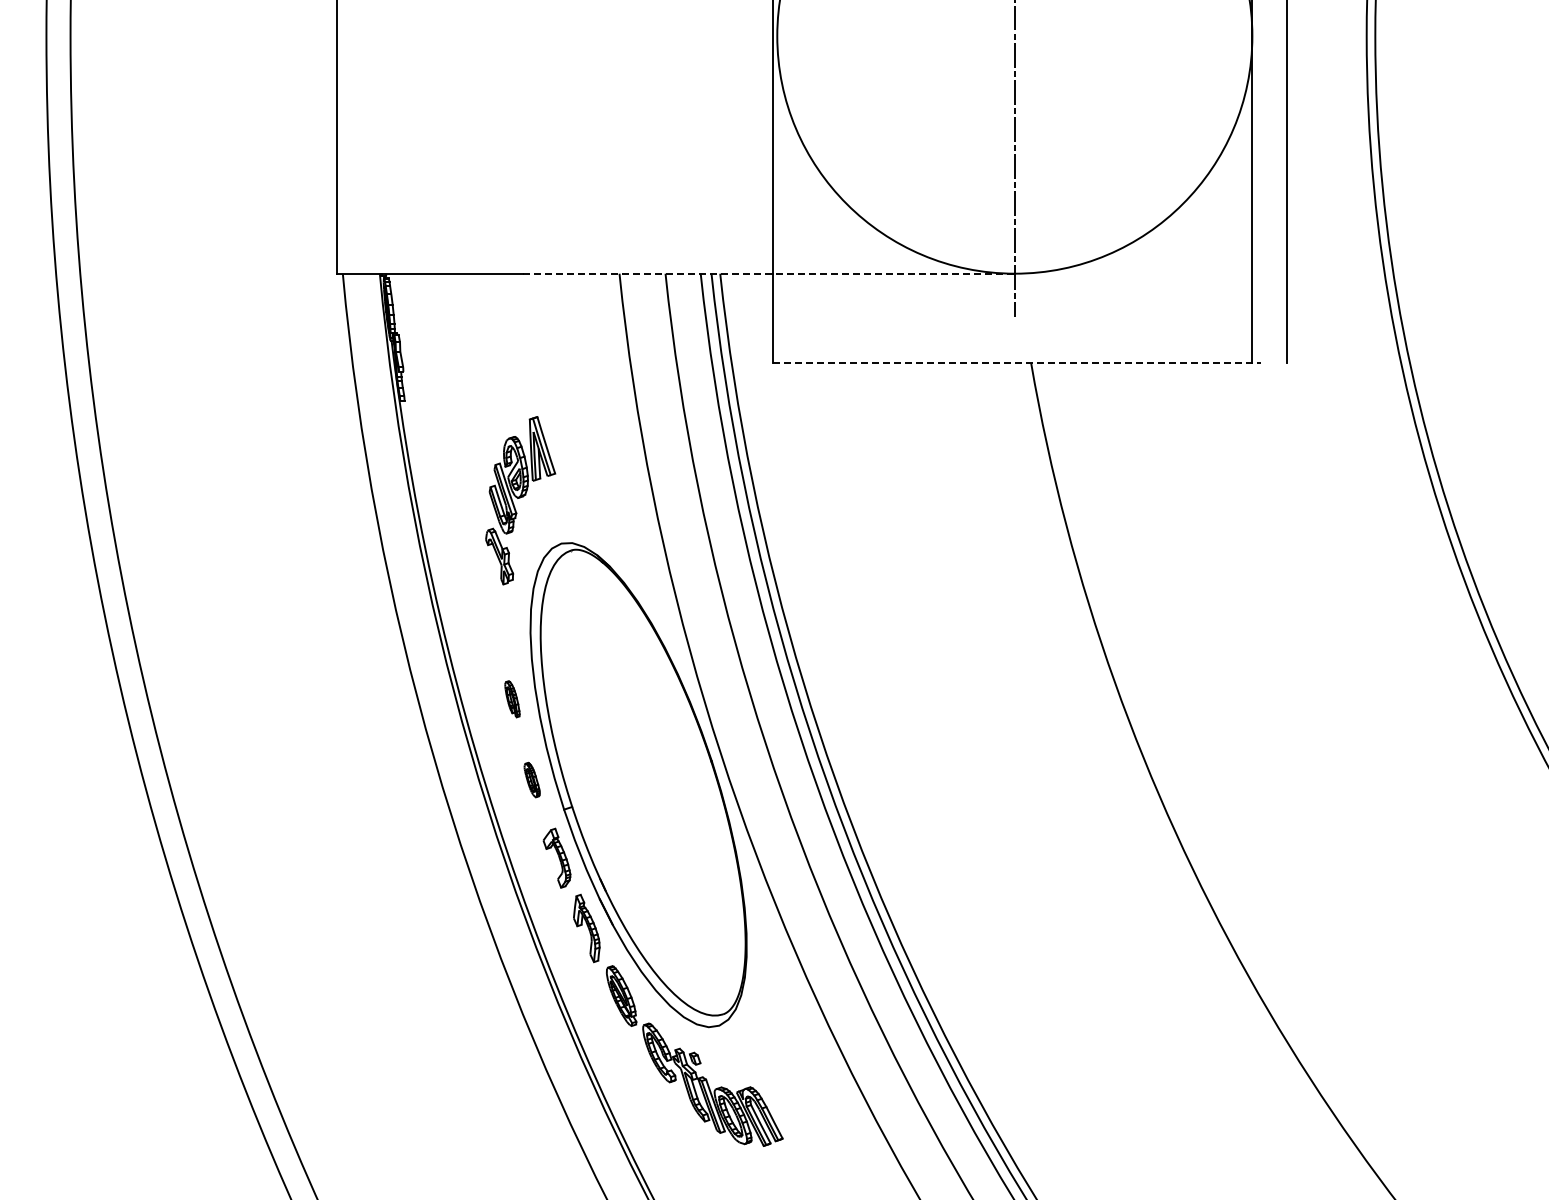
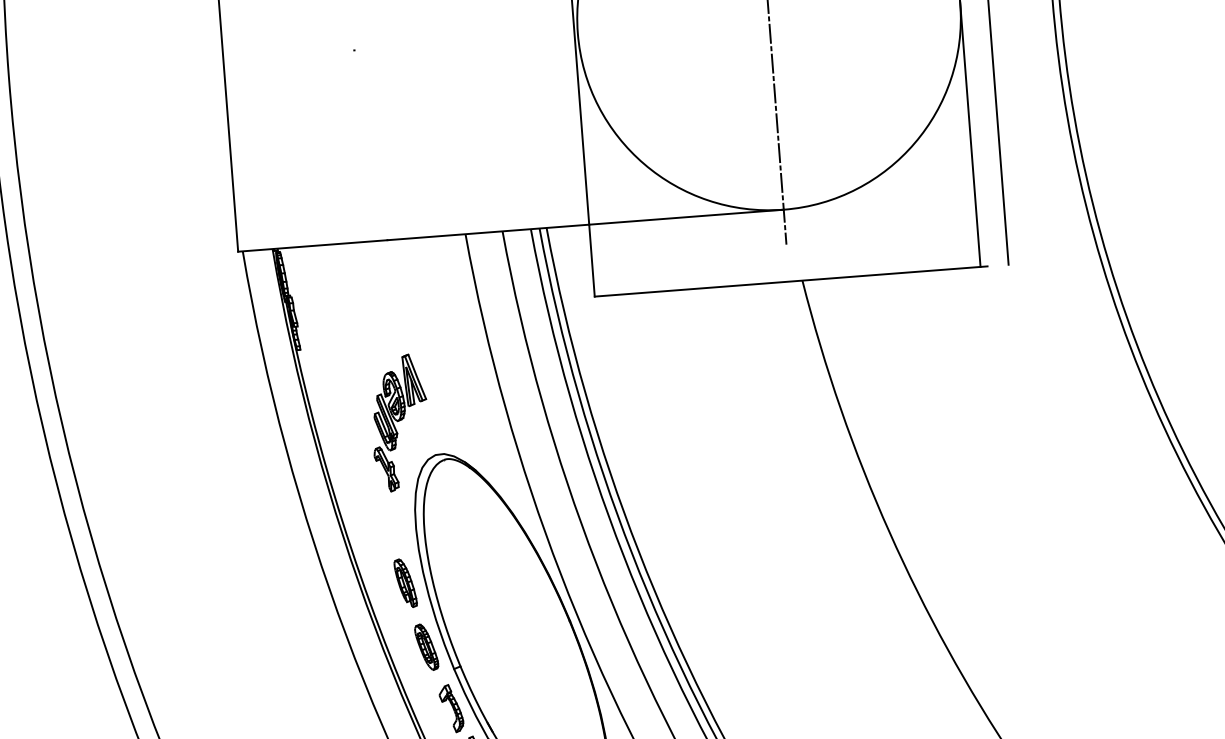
line: (769, 273) -> (586, 224), dashed -> solid
line: (1017, 363) -> (791, 281), dashed -> solid
part: (512, 699) -> (405, 583), size x1.67
part: (531, 779) -> (426, 646), size x1.67

